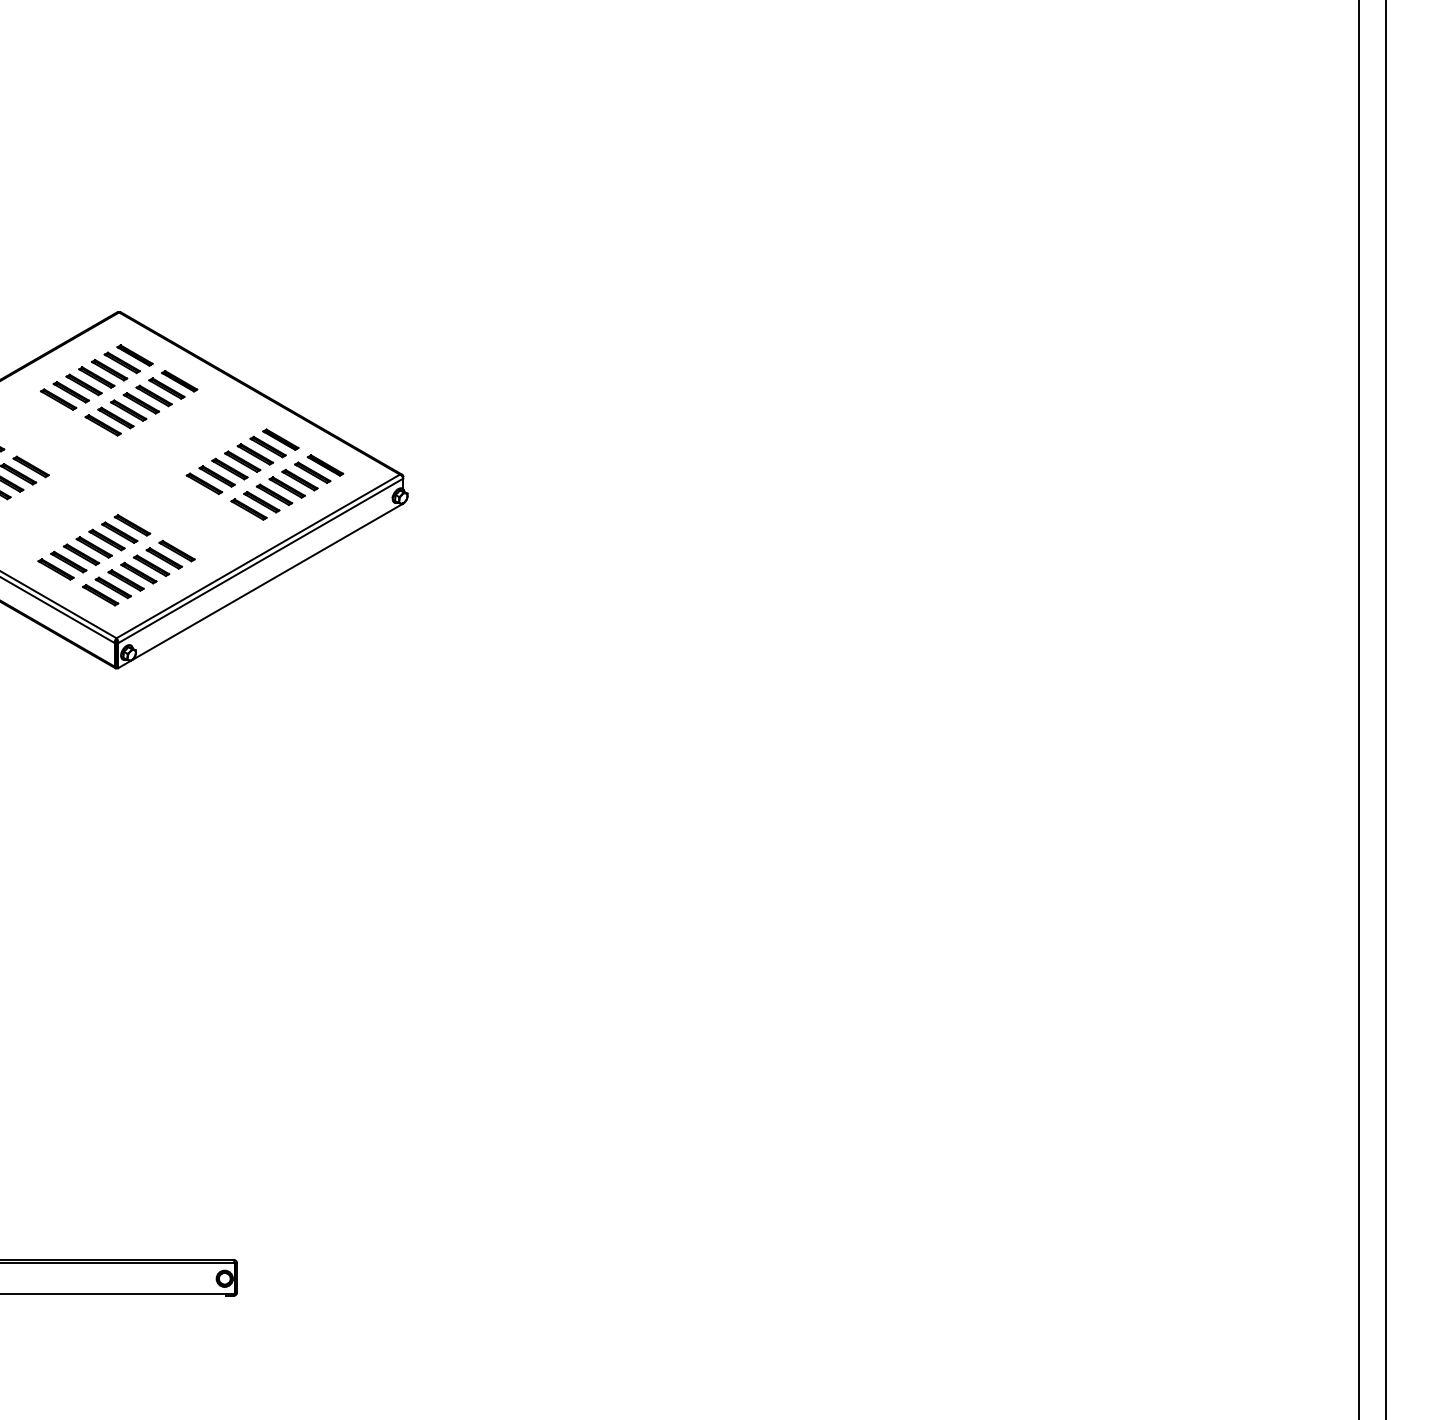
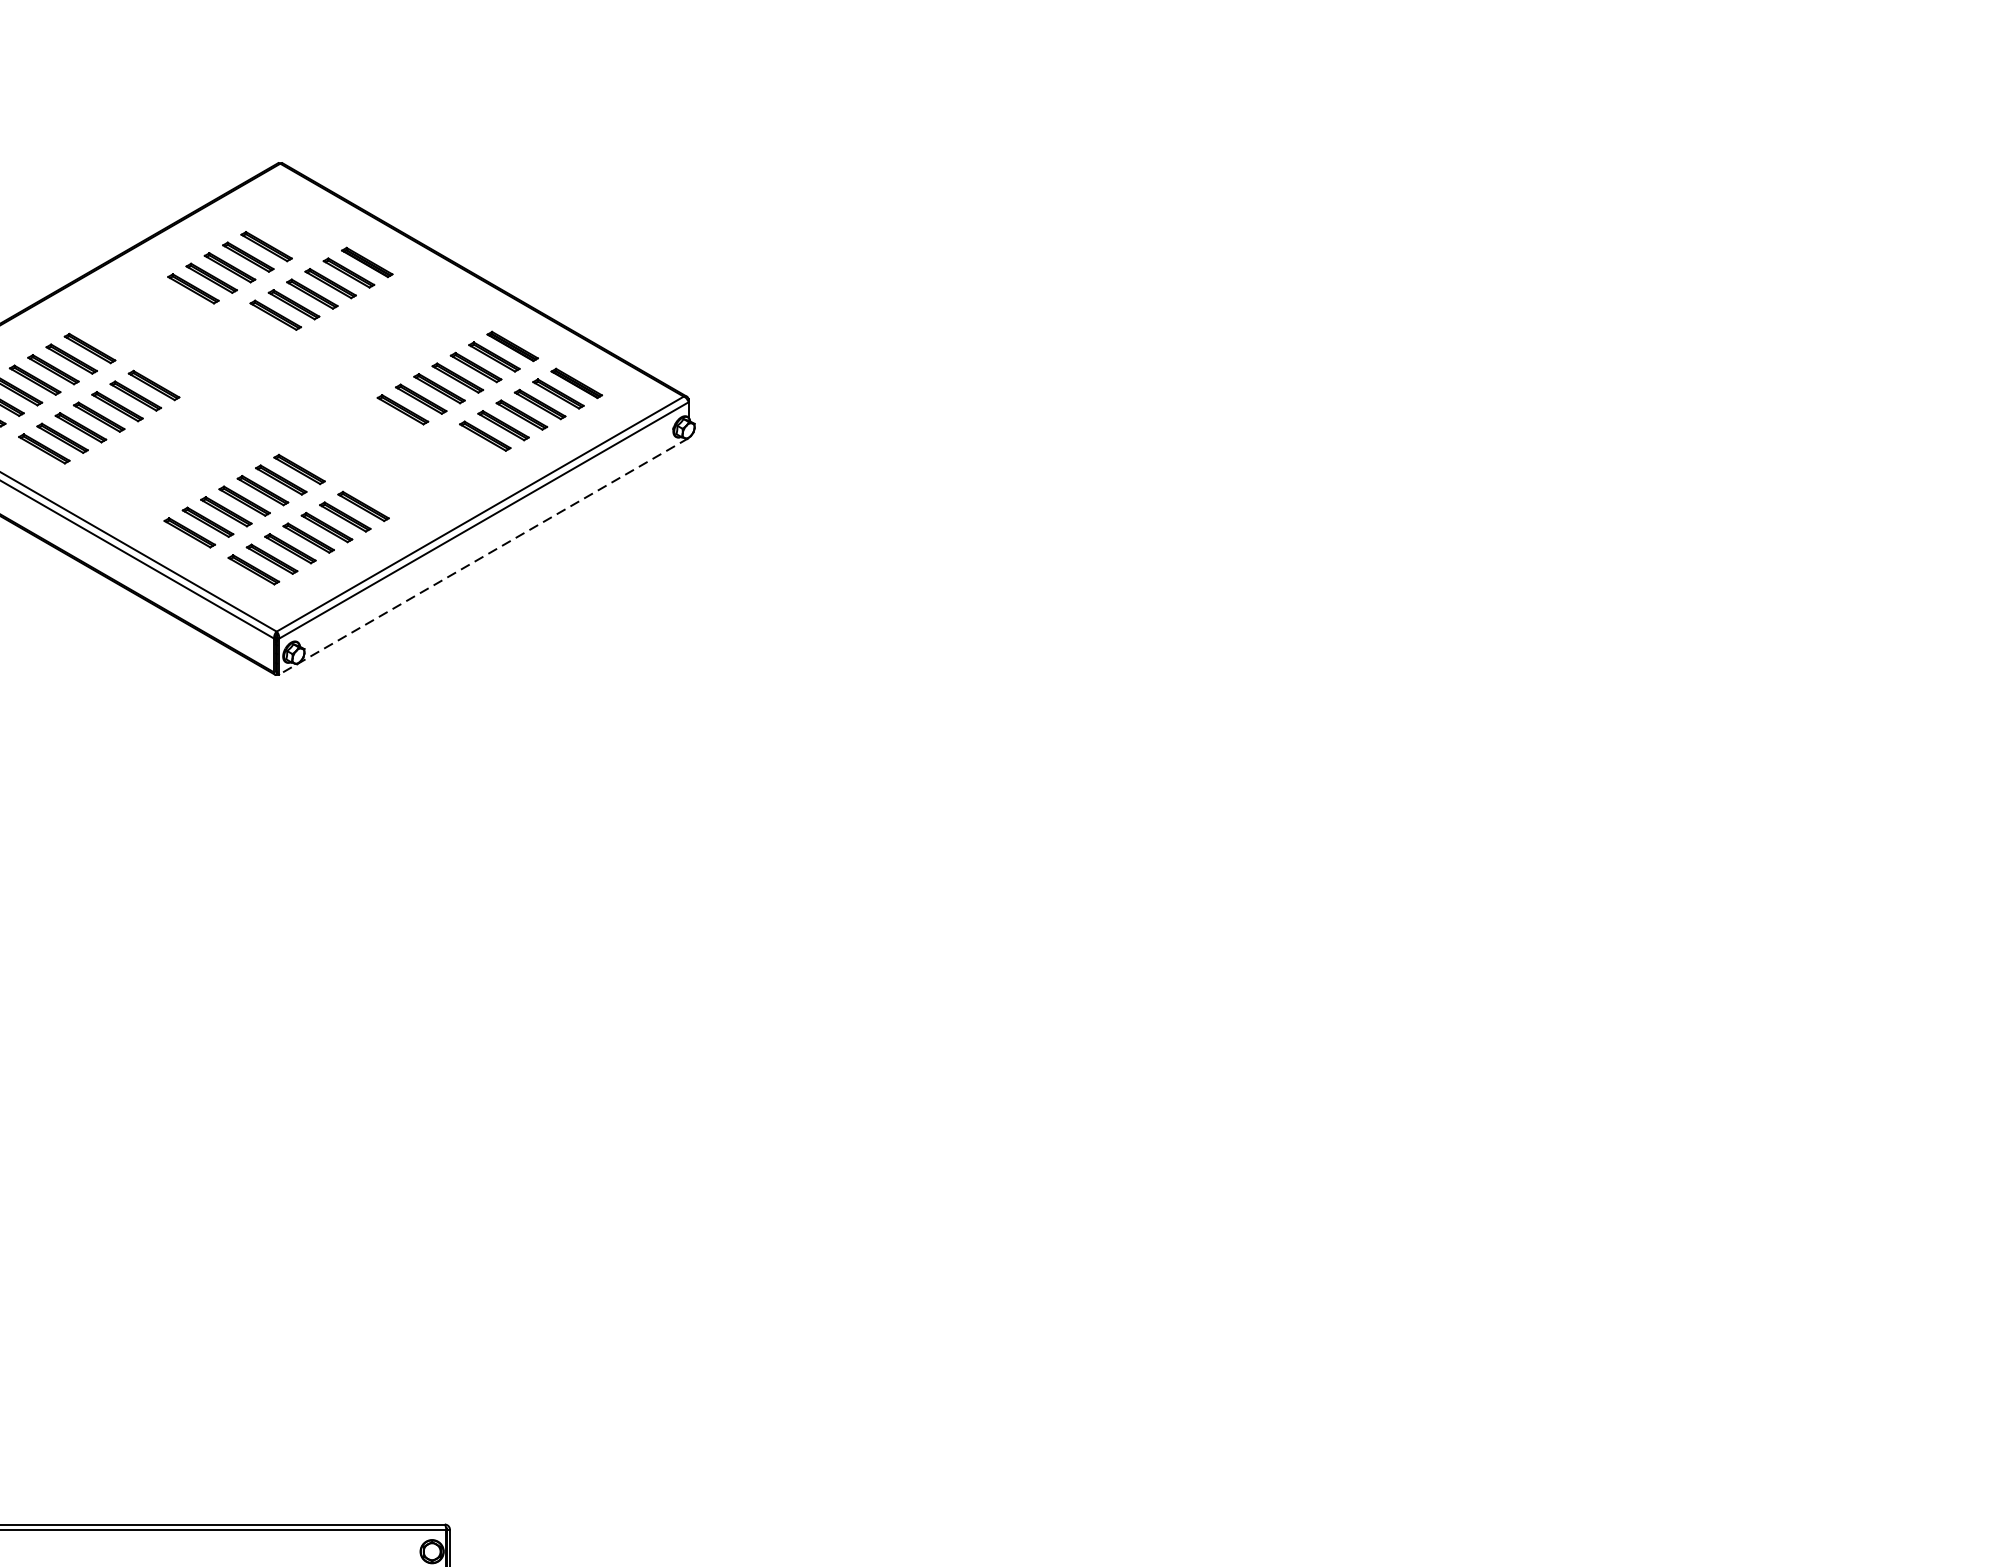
part: (128, 359) -> (293, 231), removed
part: (102, 425) -> (256, 326), removed
part: (248, 509) -> (466, 446), removed
line: (260, 585) -> (483, 555), solid -> dashed

